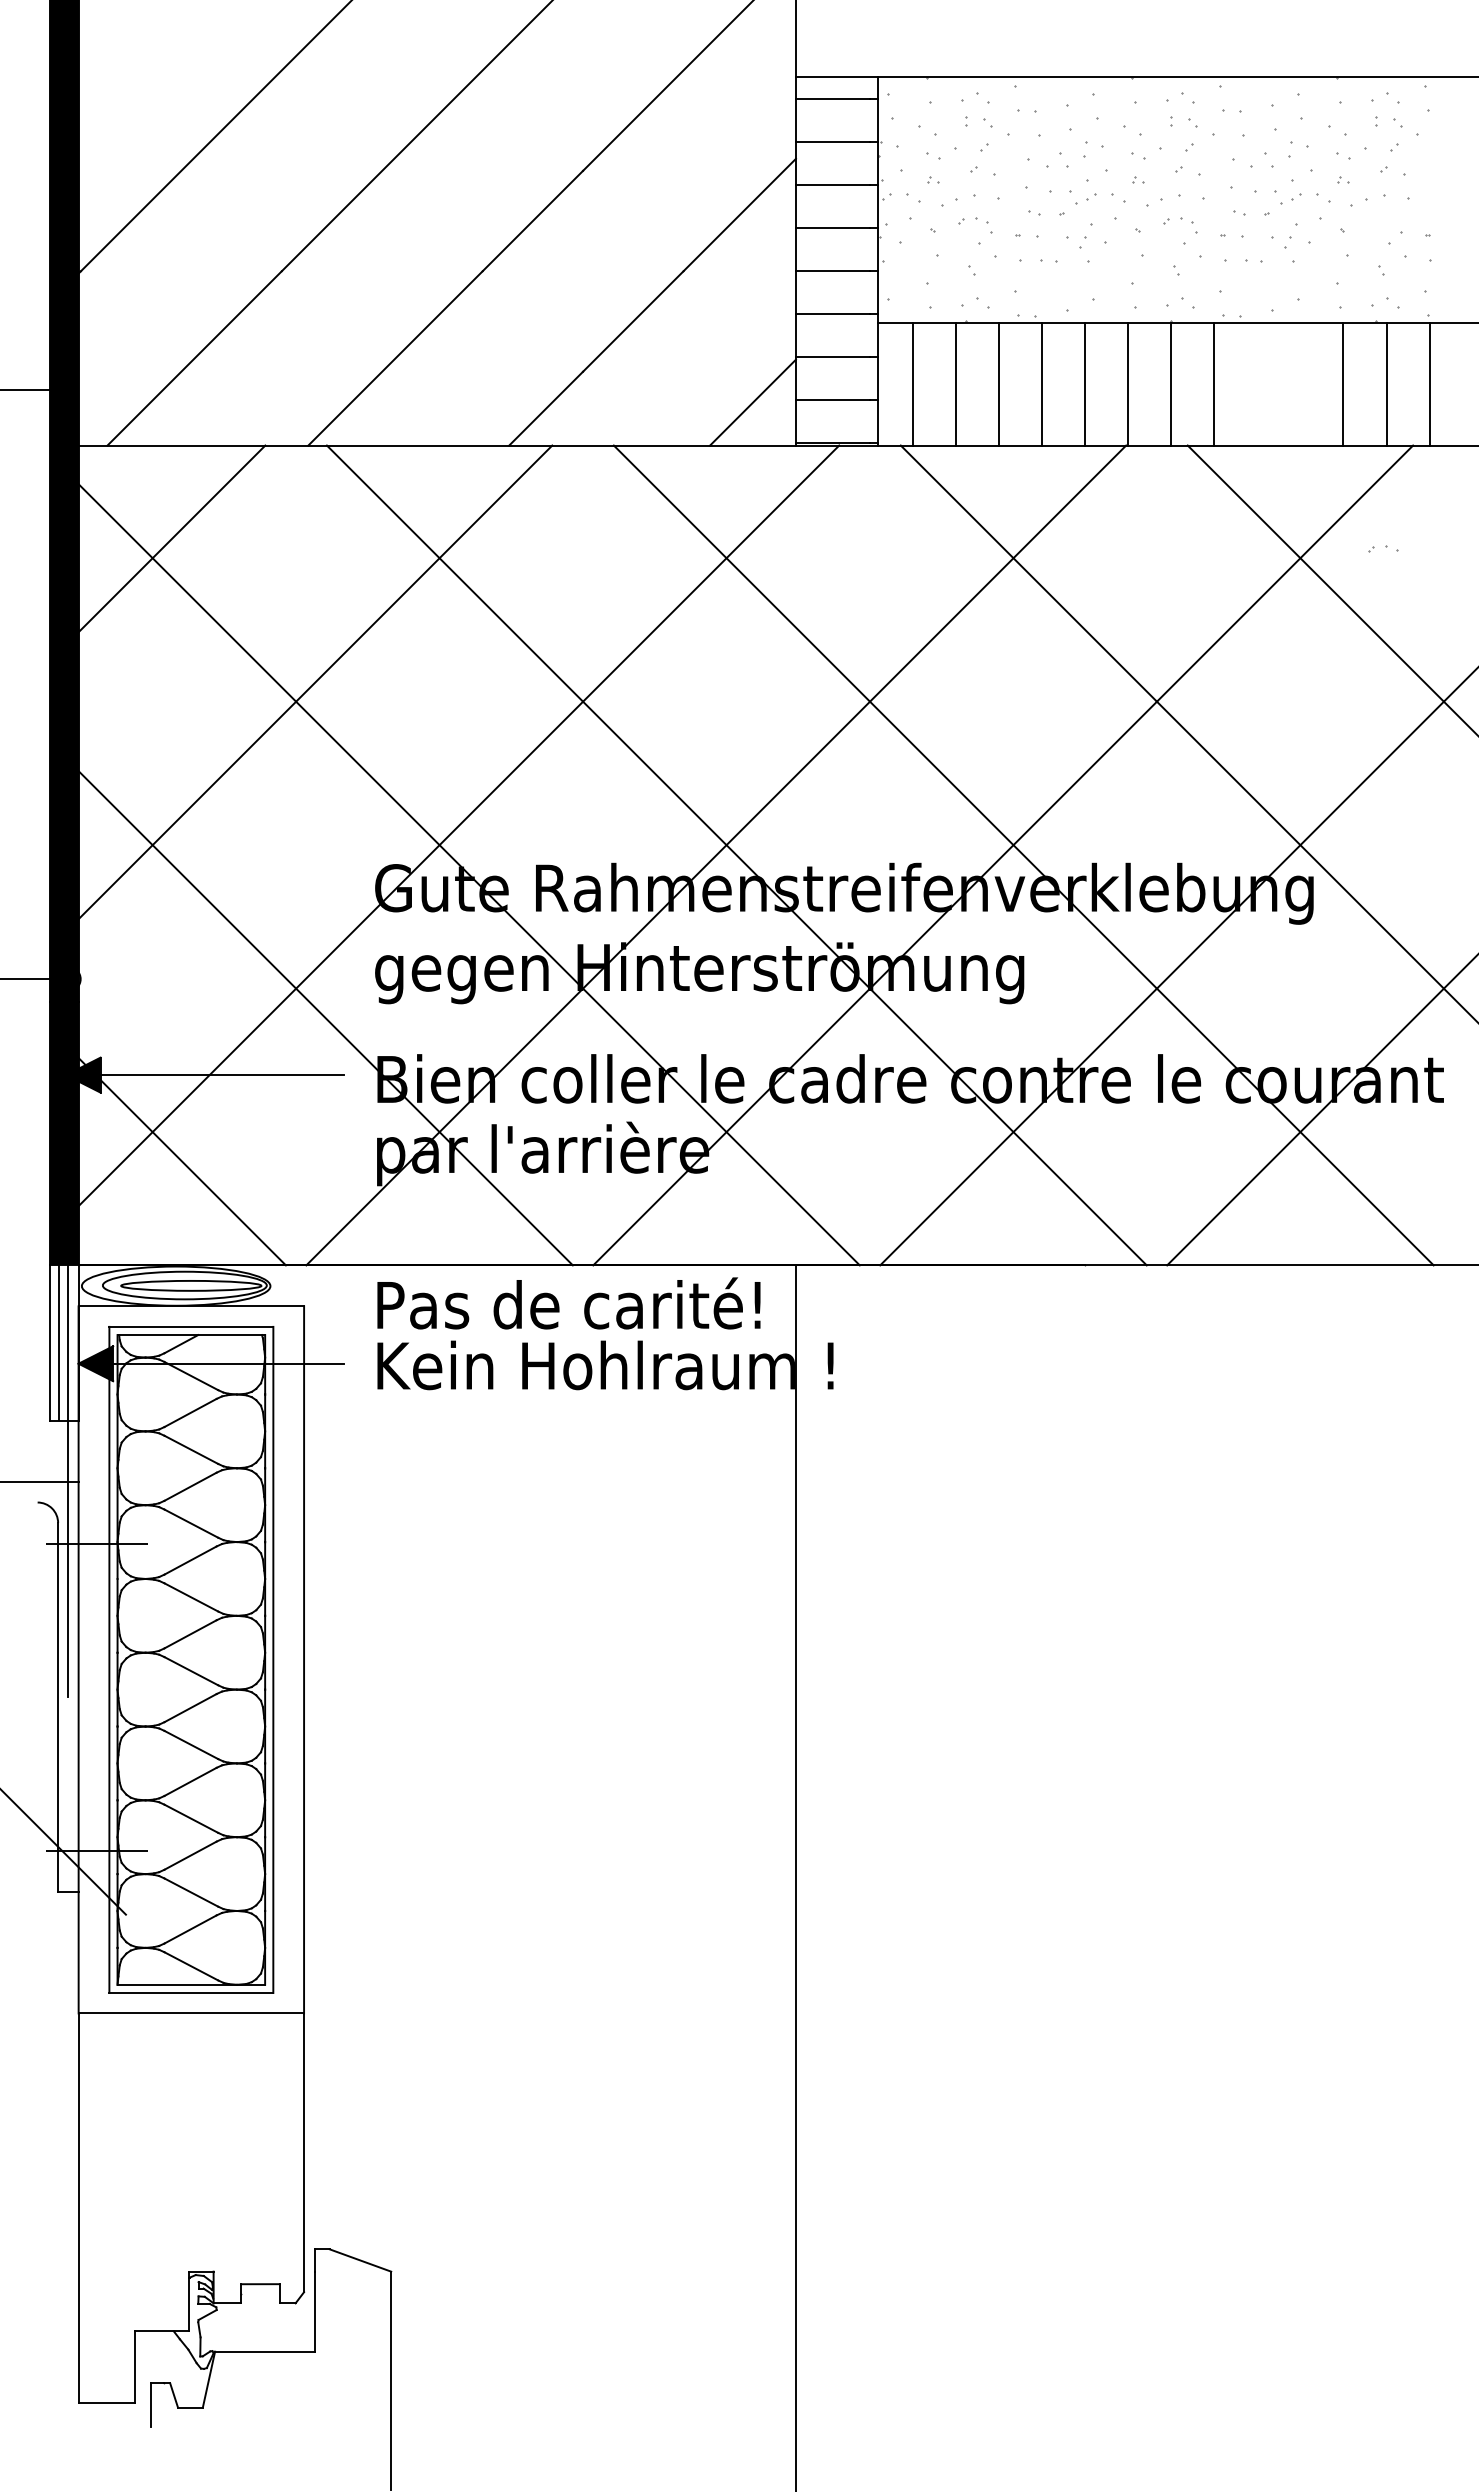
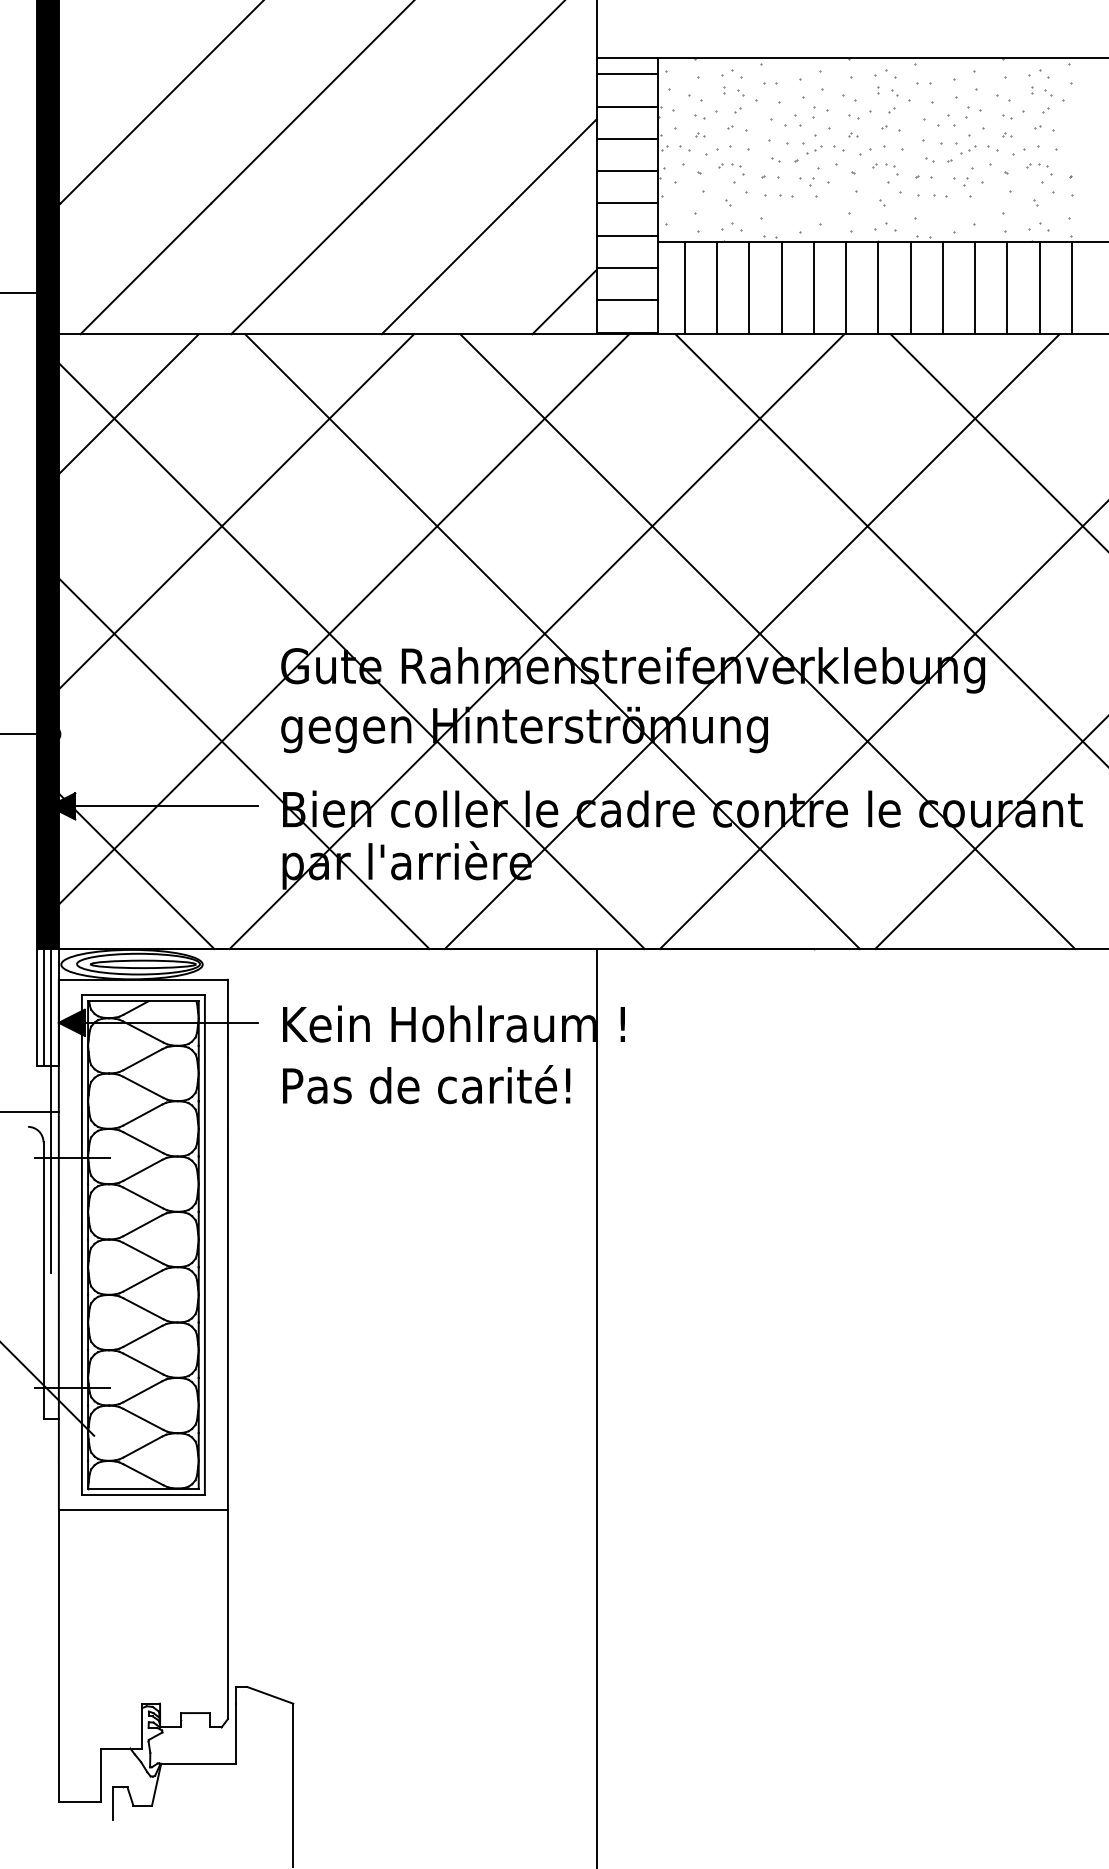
line: (1256, 383) -> (942, 287), added
line: (1300, 383) -> (975, 287), added
part: (1383, 548) -> (1037, 165), moved
text: (568, 1303) -> (426, 1084), moved

